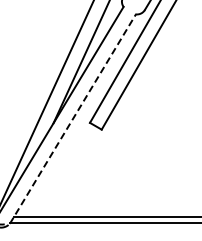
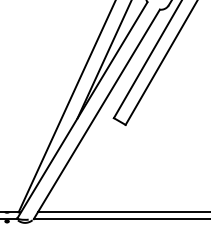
line: (73, 118) -> (97, 113), dashed -> solid

